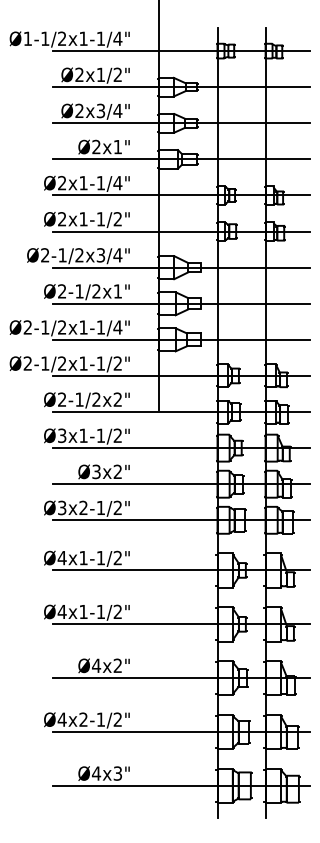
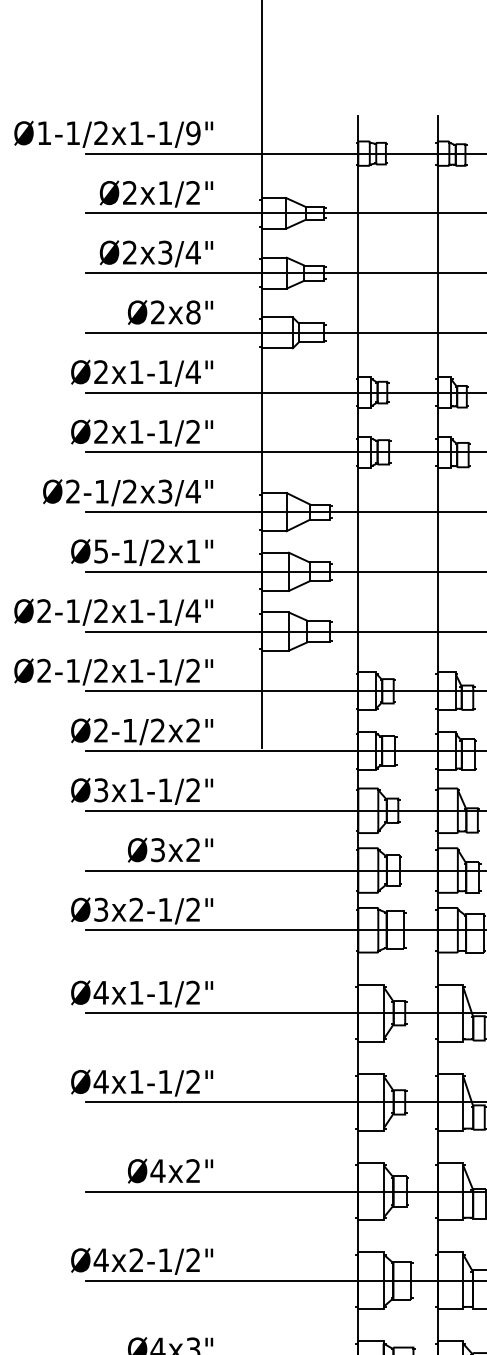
text: (117, 38) -> (192, 132), Ø1-1/2x1-1/4" -> Ø1-1/2x1-1/9"
text: (117, 146) -> (192, 311), Ø2x1" -> Ø2x8"
text: (62, 291) -> (101, 551), Ø2-1/2x1" -> Ø5-1/2x1"

